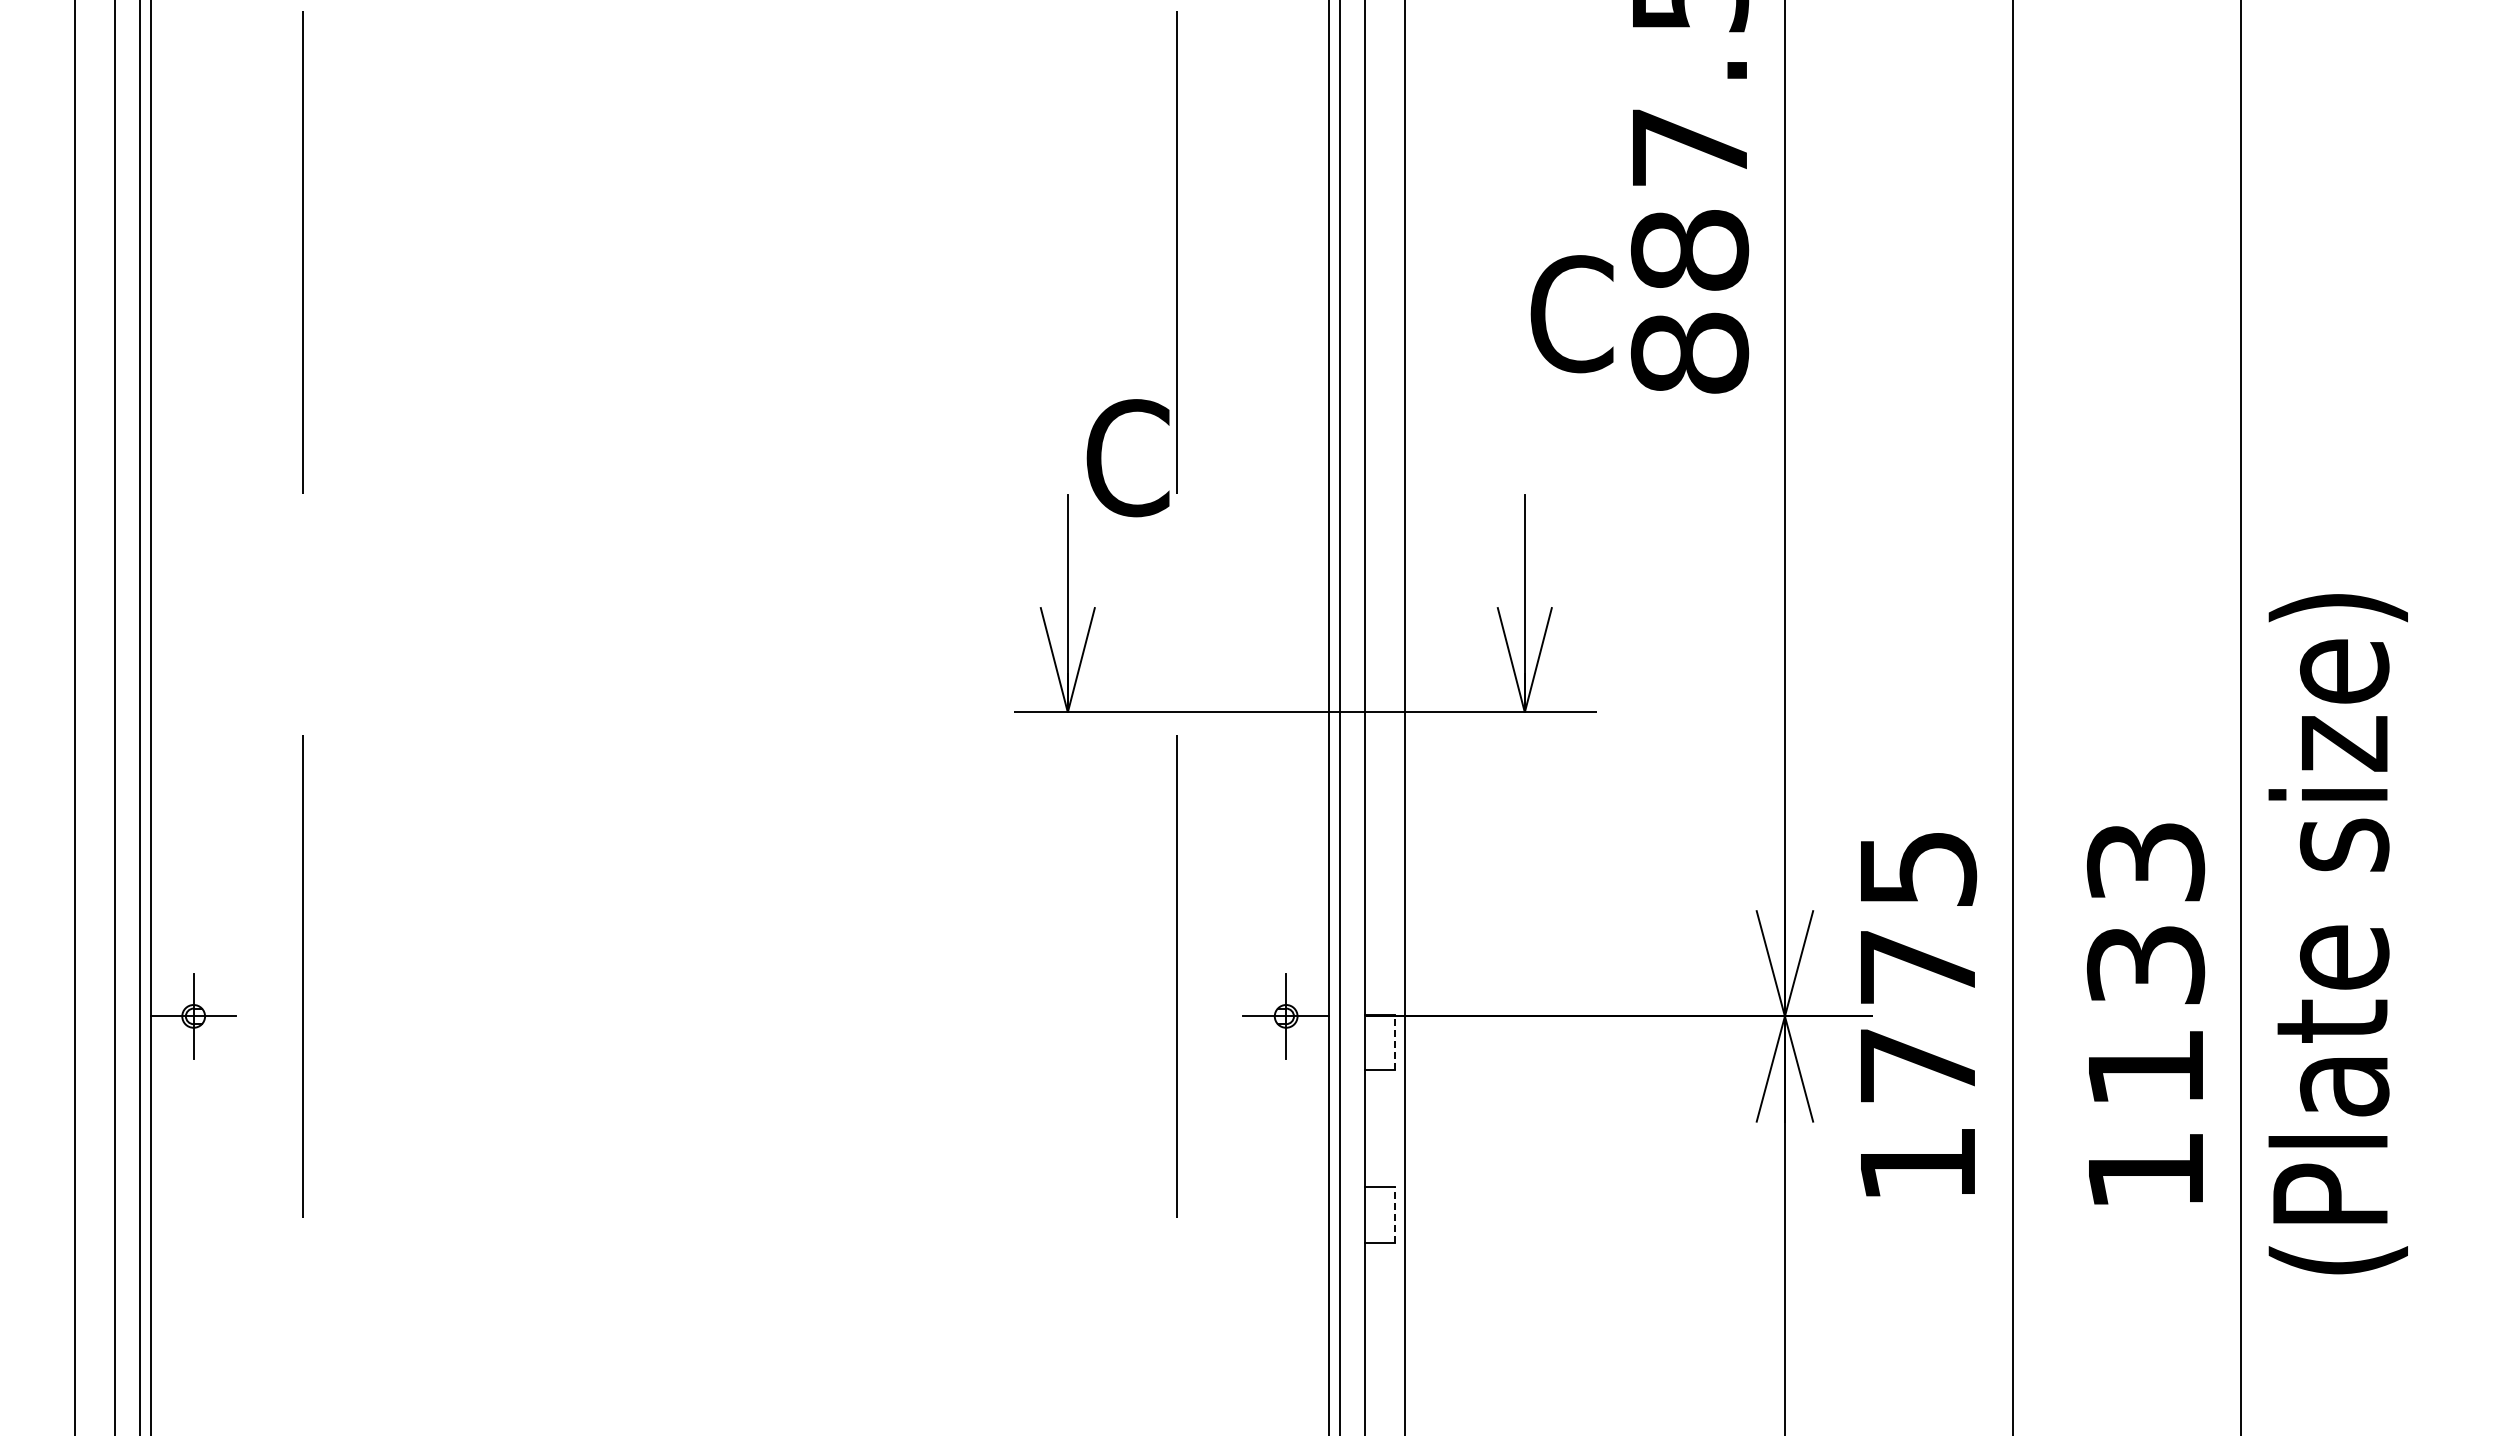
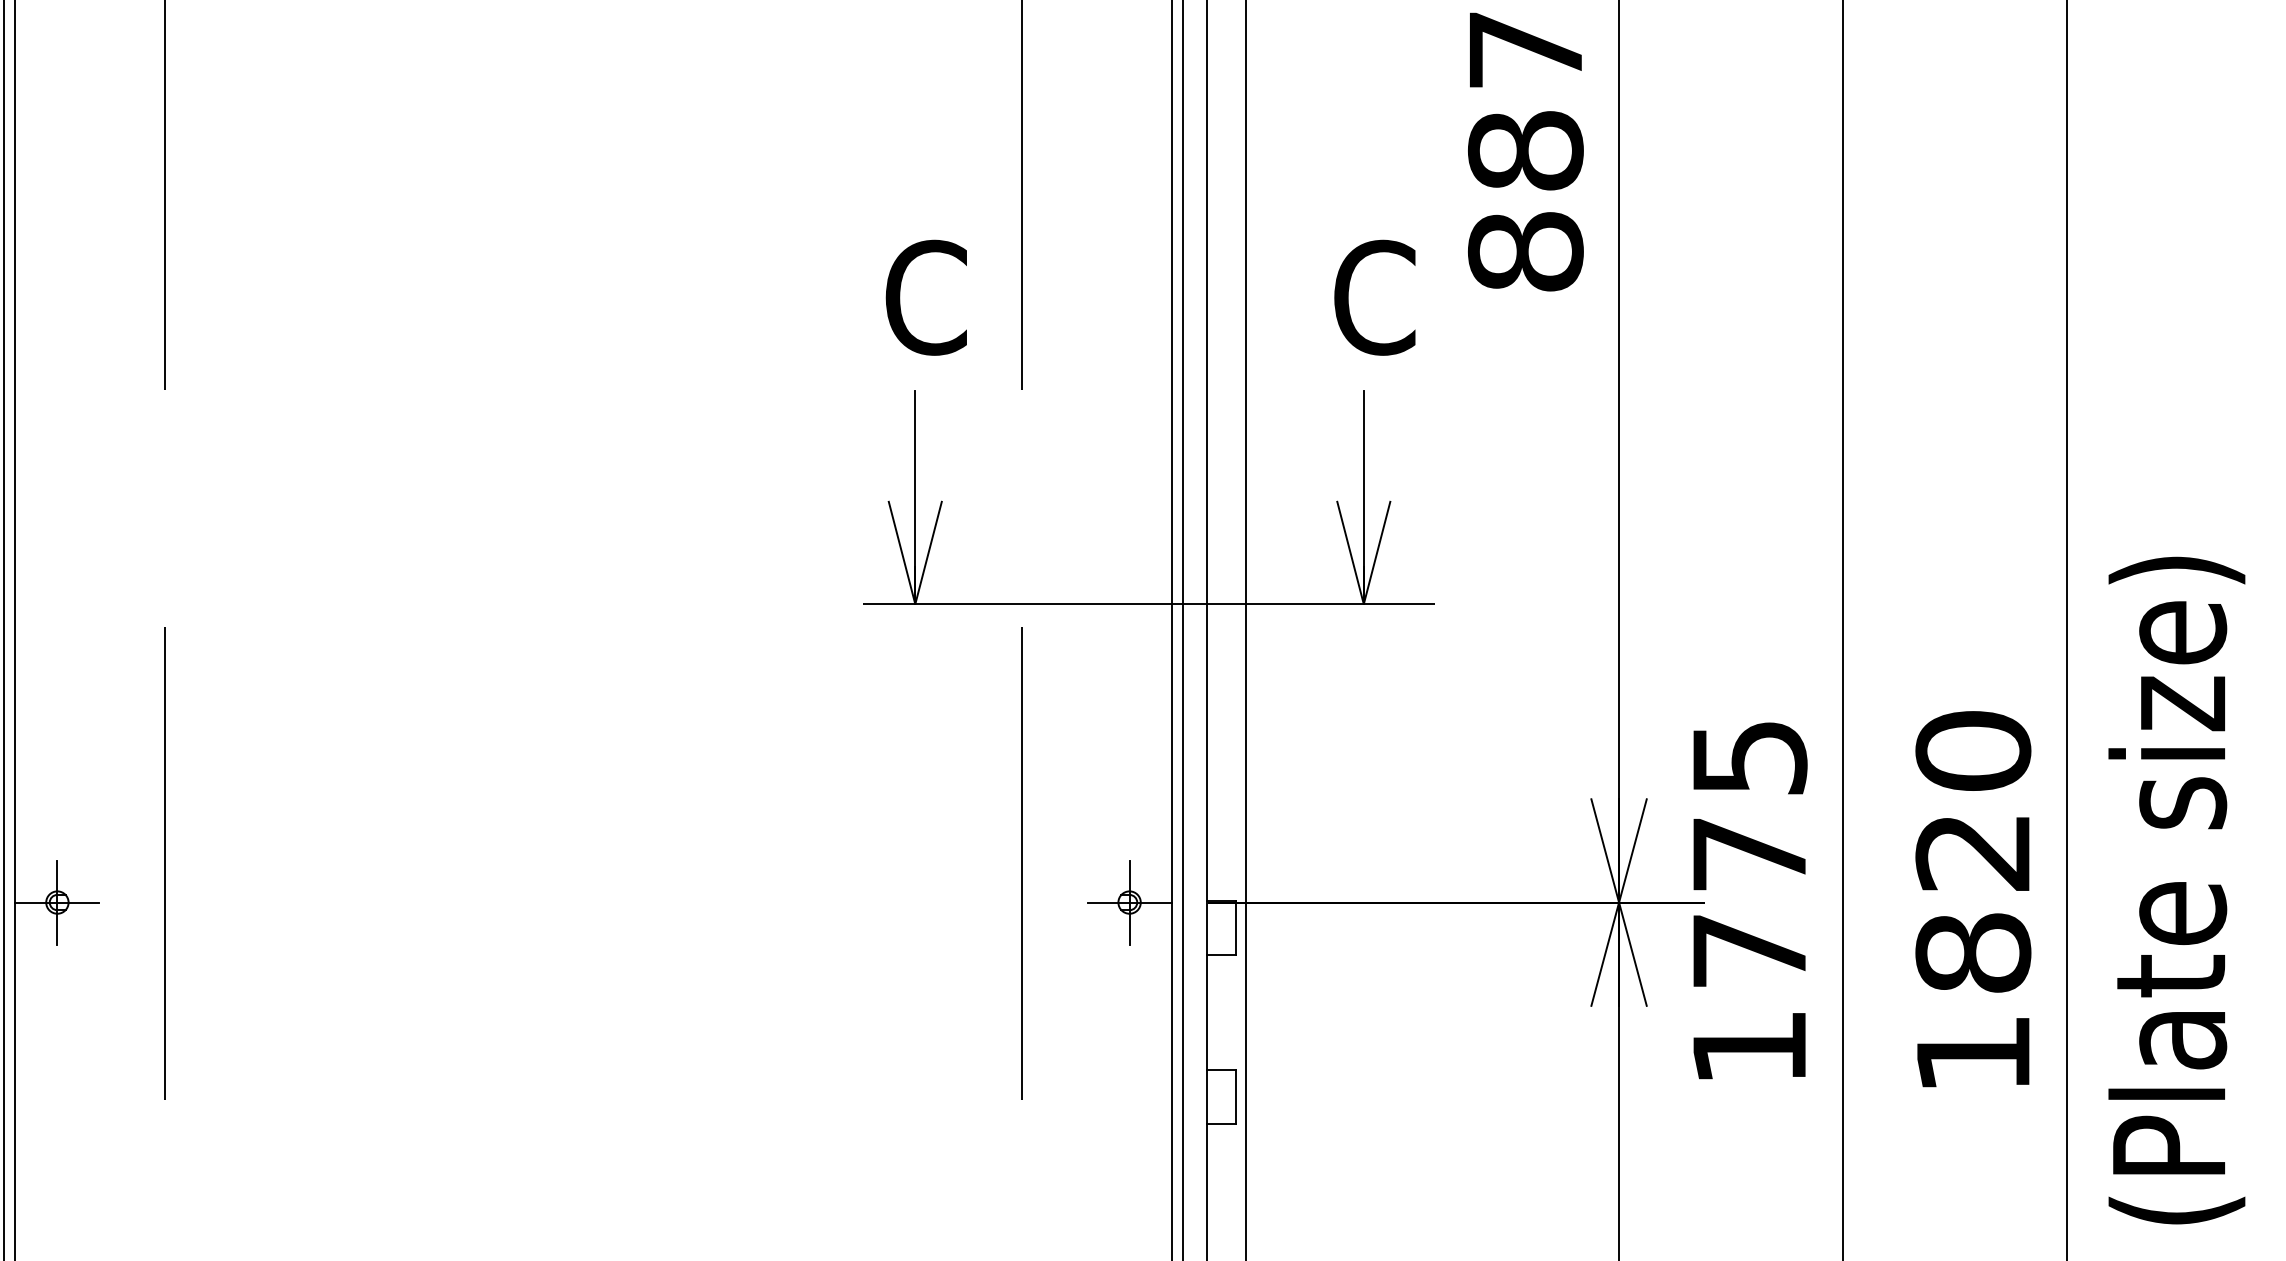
text: (1571, 314) -> (1374, 298), moved
text: (1127, 458) -> (925, 298), moved
text: (2337, 934) -> (2176, 890), moved
text: (2145, 964) -> (1972, 851), 1133 -> 1820
line: (1394, 1042) -> (1235, 928), dashed -> solid
line: (1394, 1214) -> (1235, 1096), dashed -> solid

